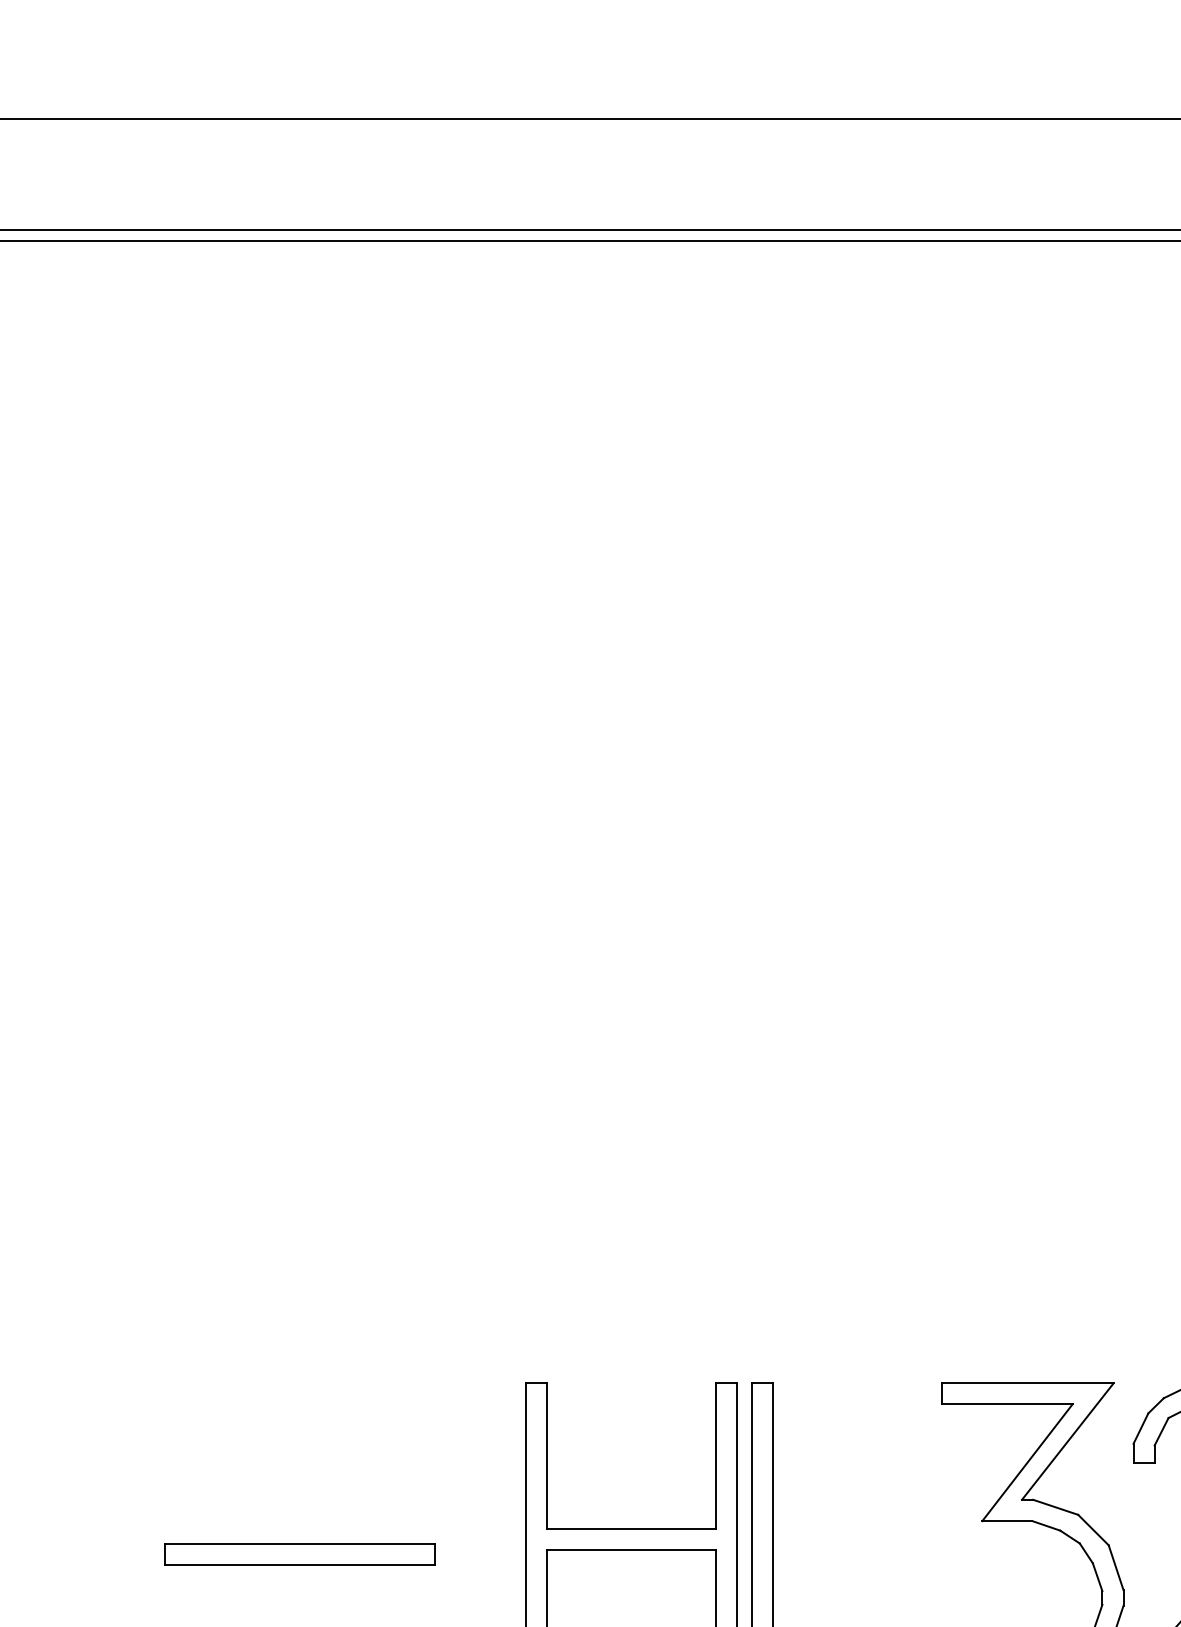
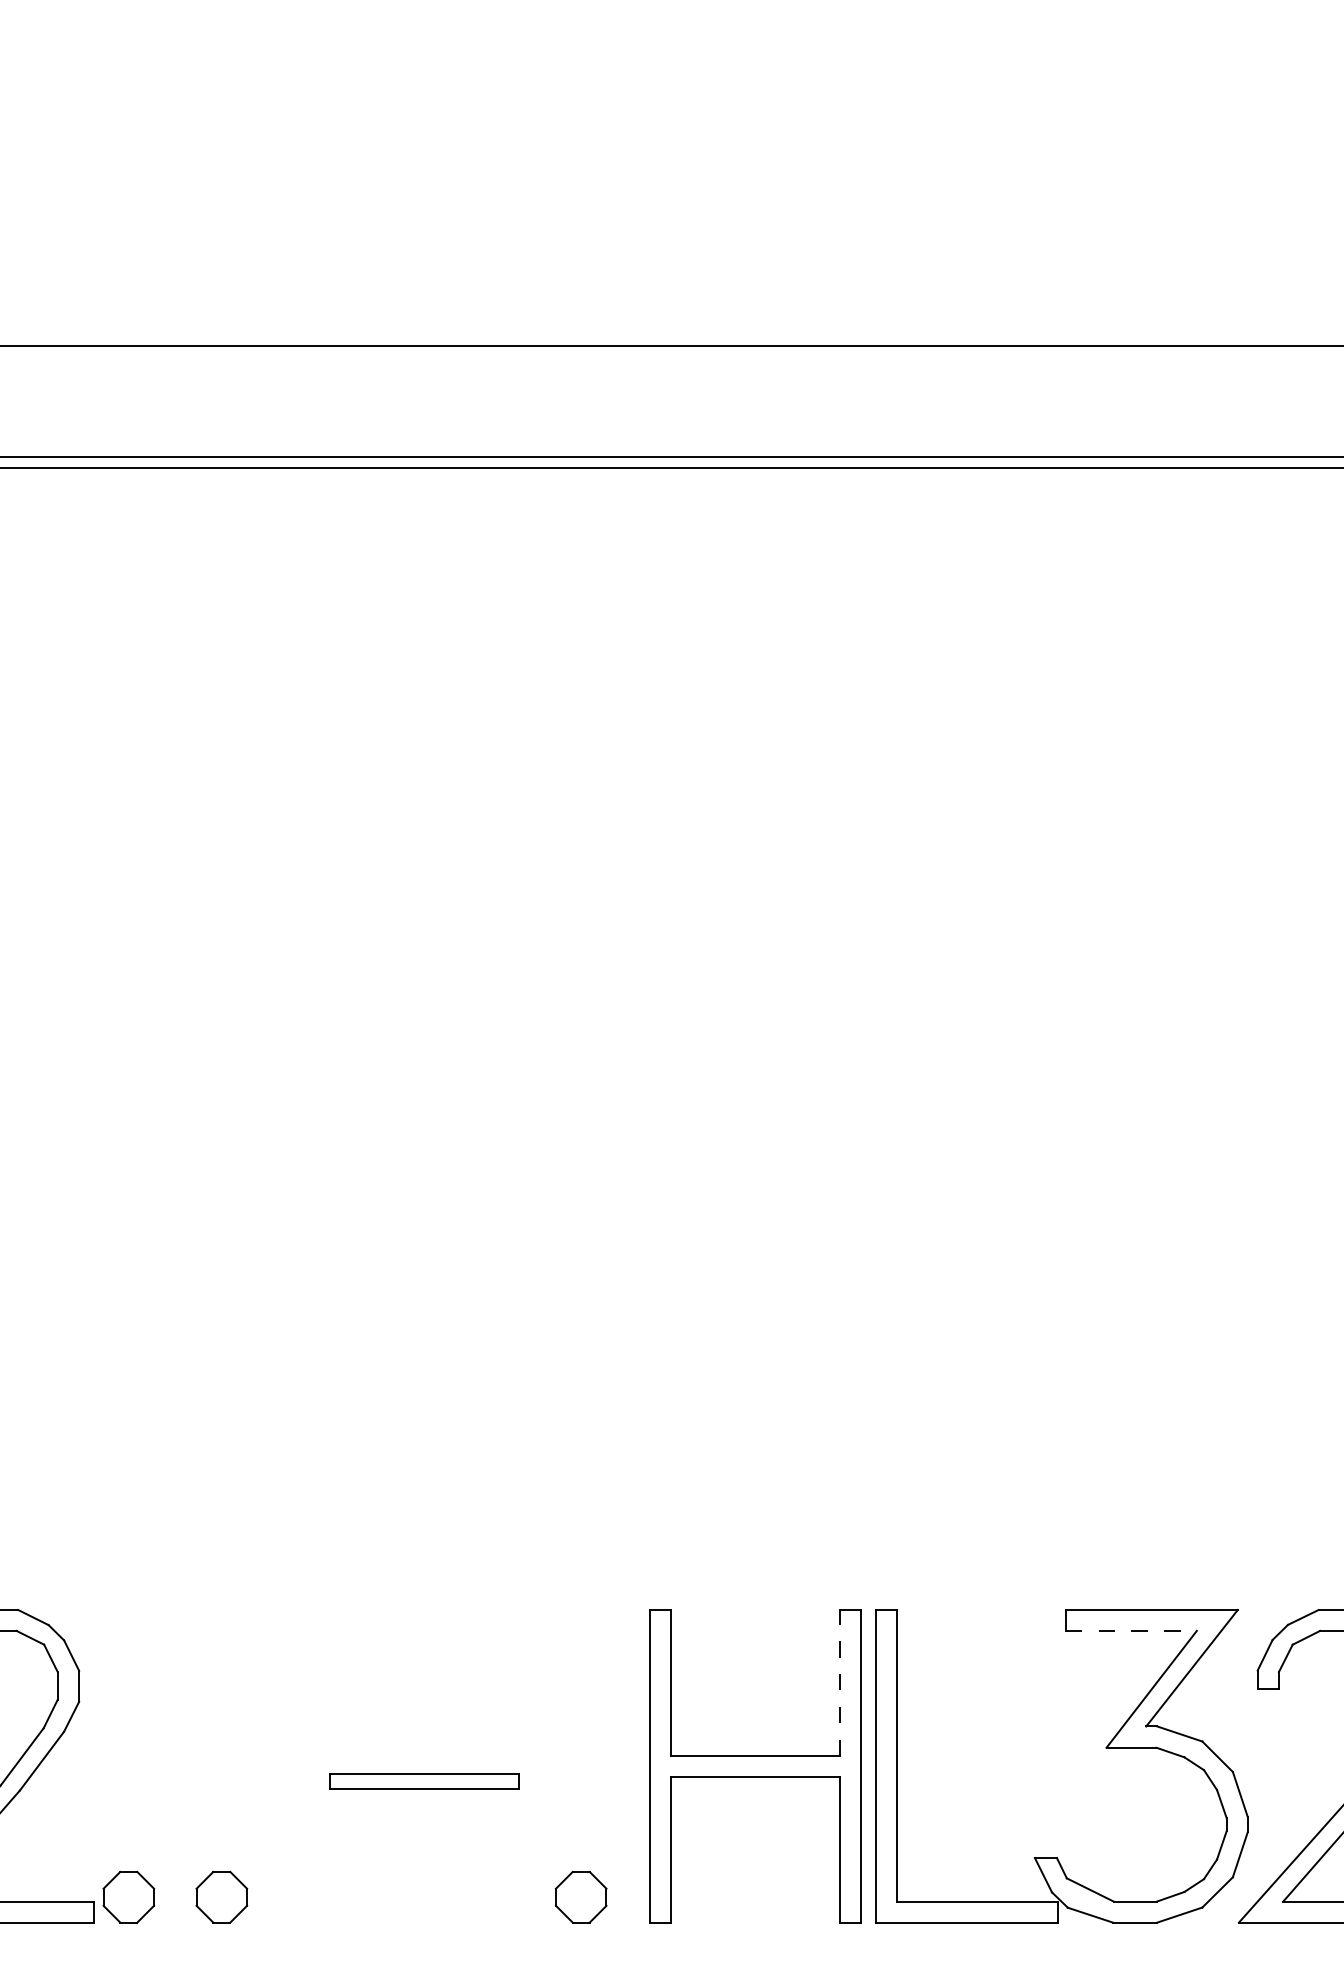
line: (1007, 1403) -> (1131, 1630), solid -> dashed
line: (716, 1455) -> (840, 1682), solid -> dashed
part: (300, 1554) -> (424, 1781), size x0.7

